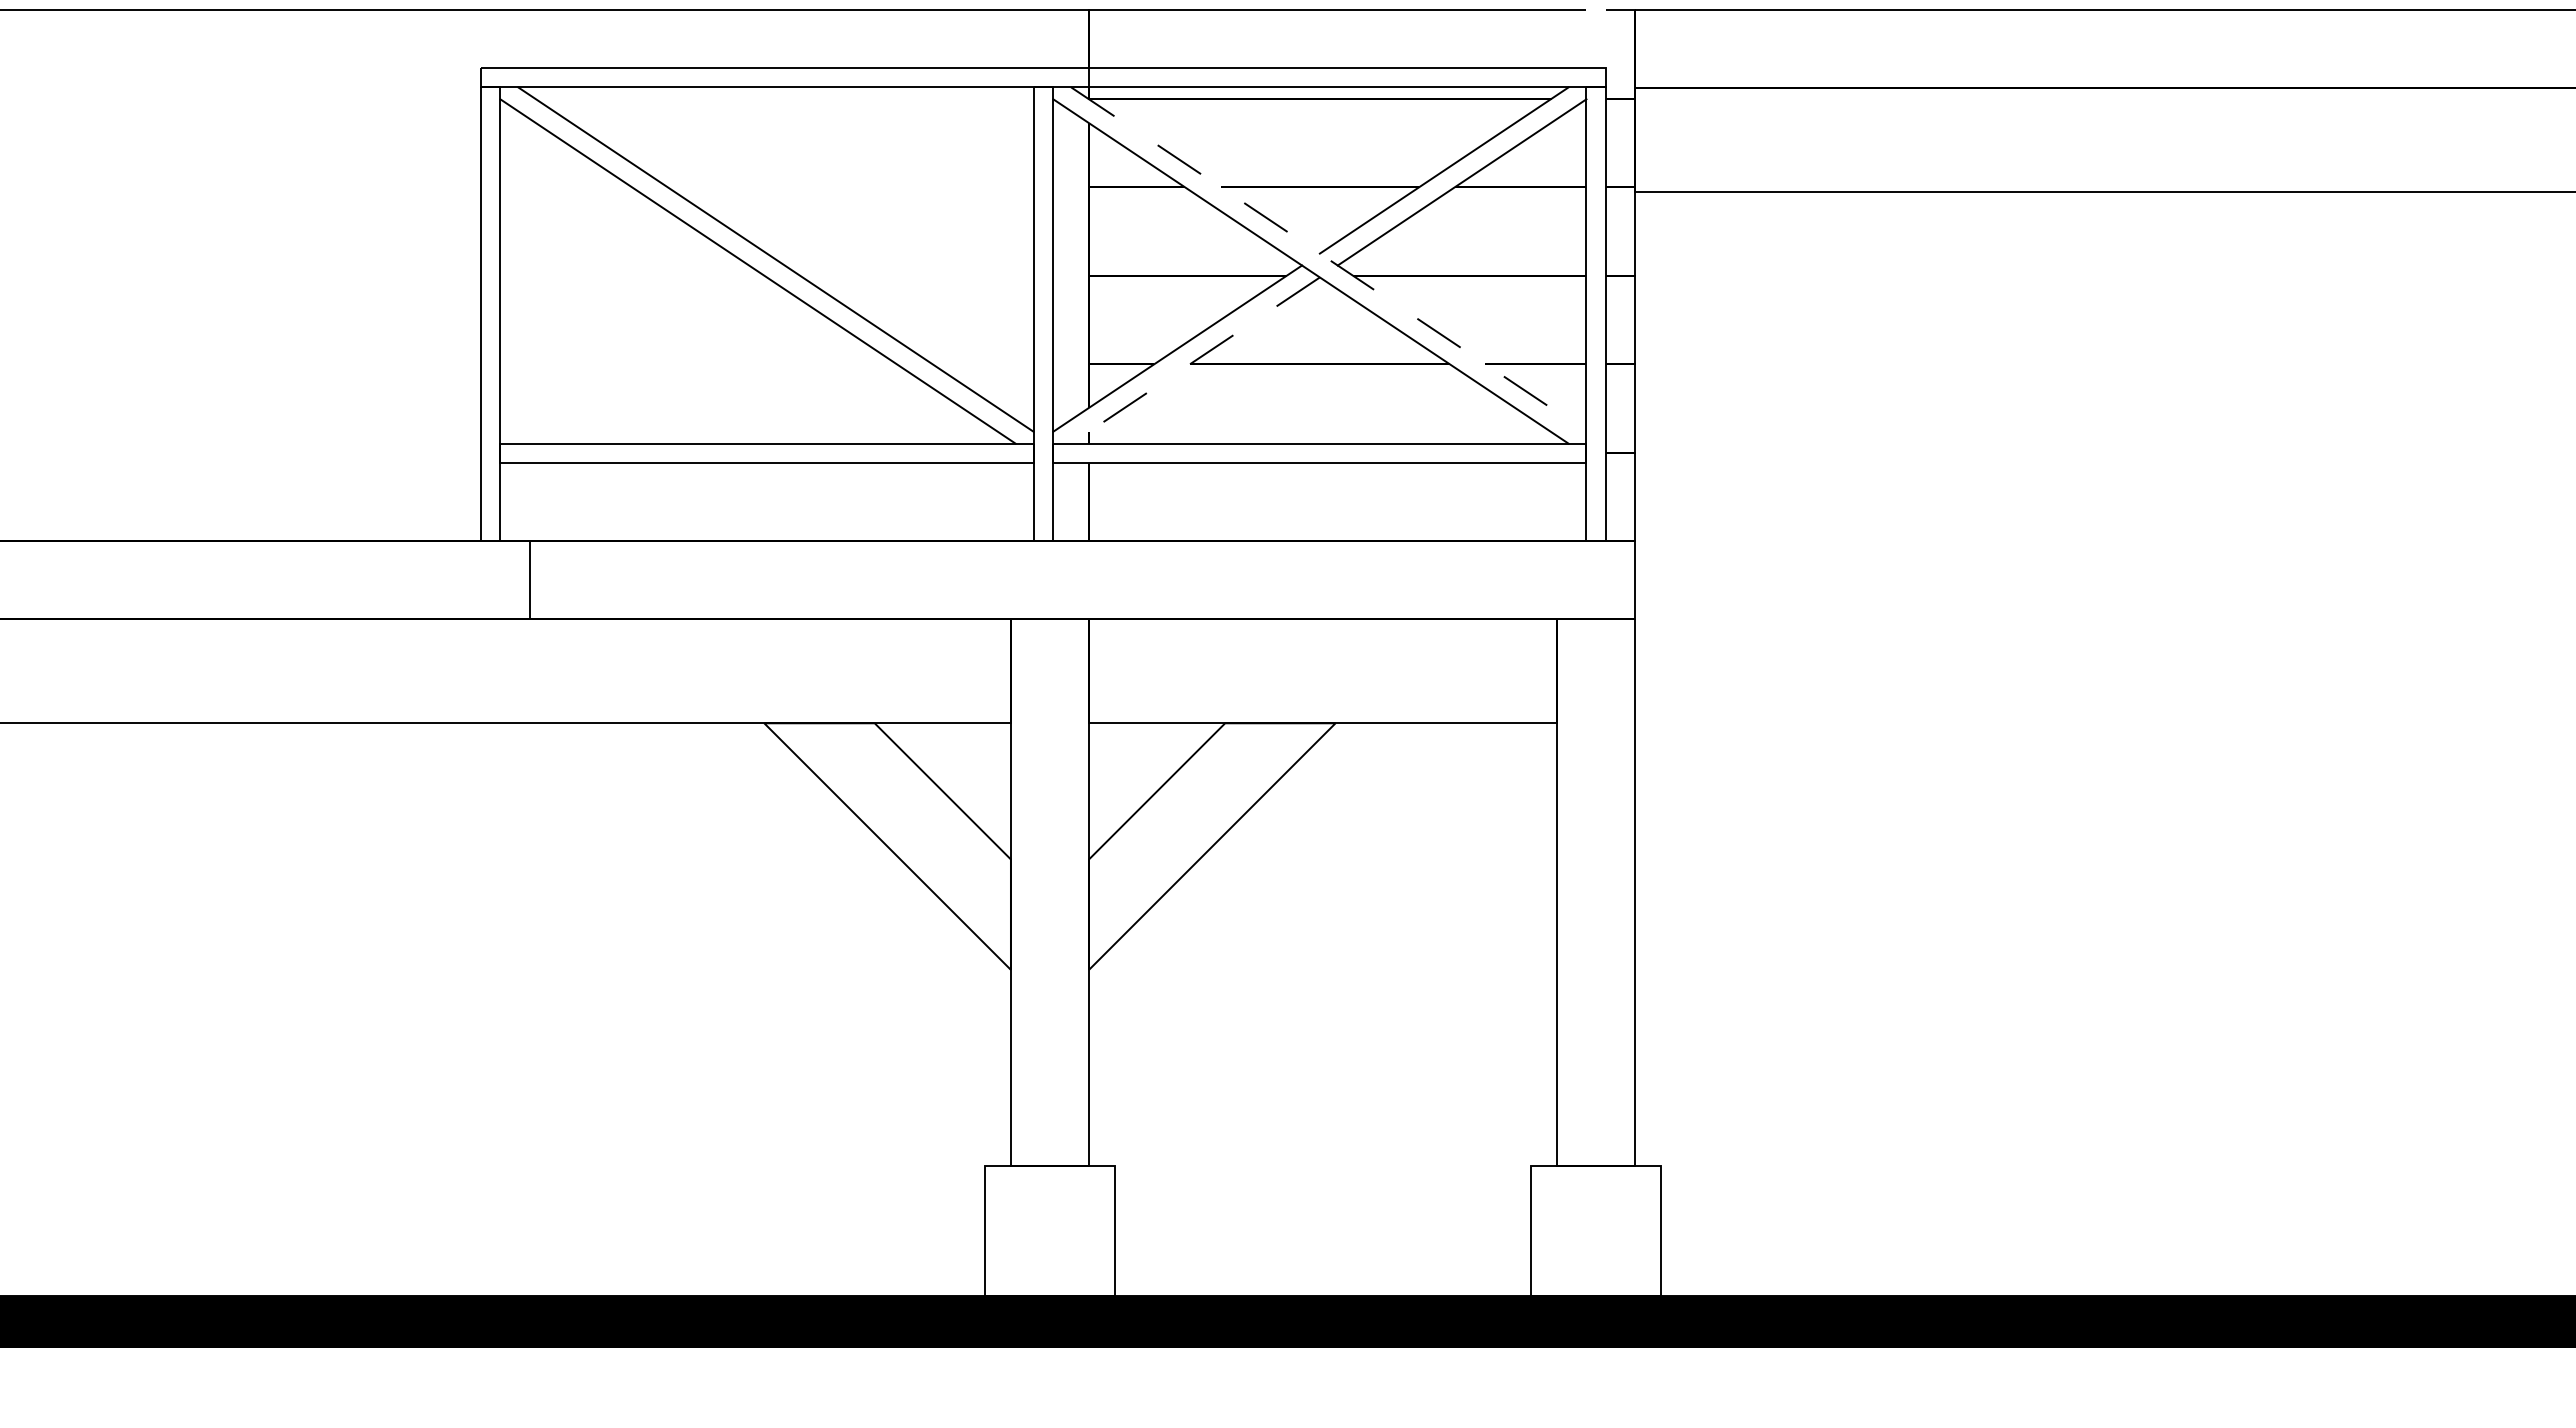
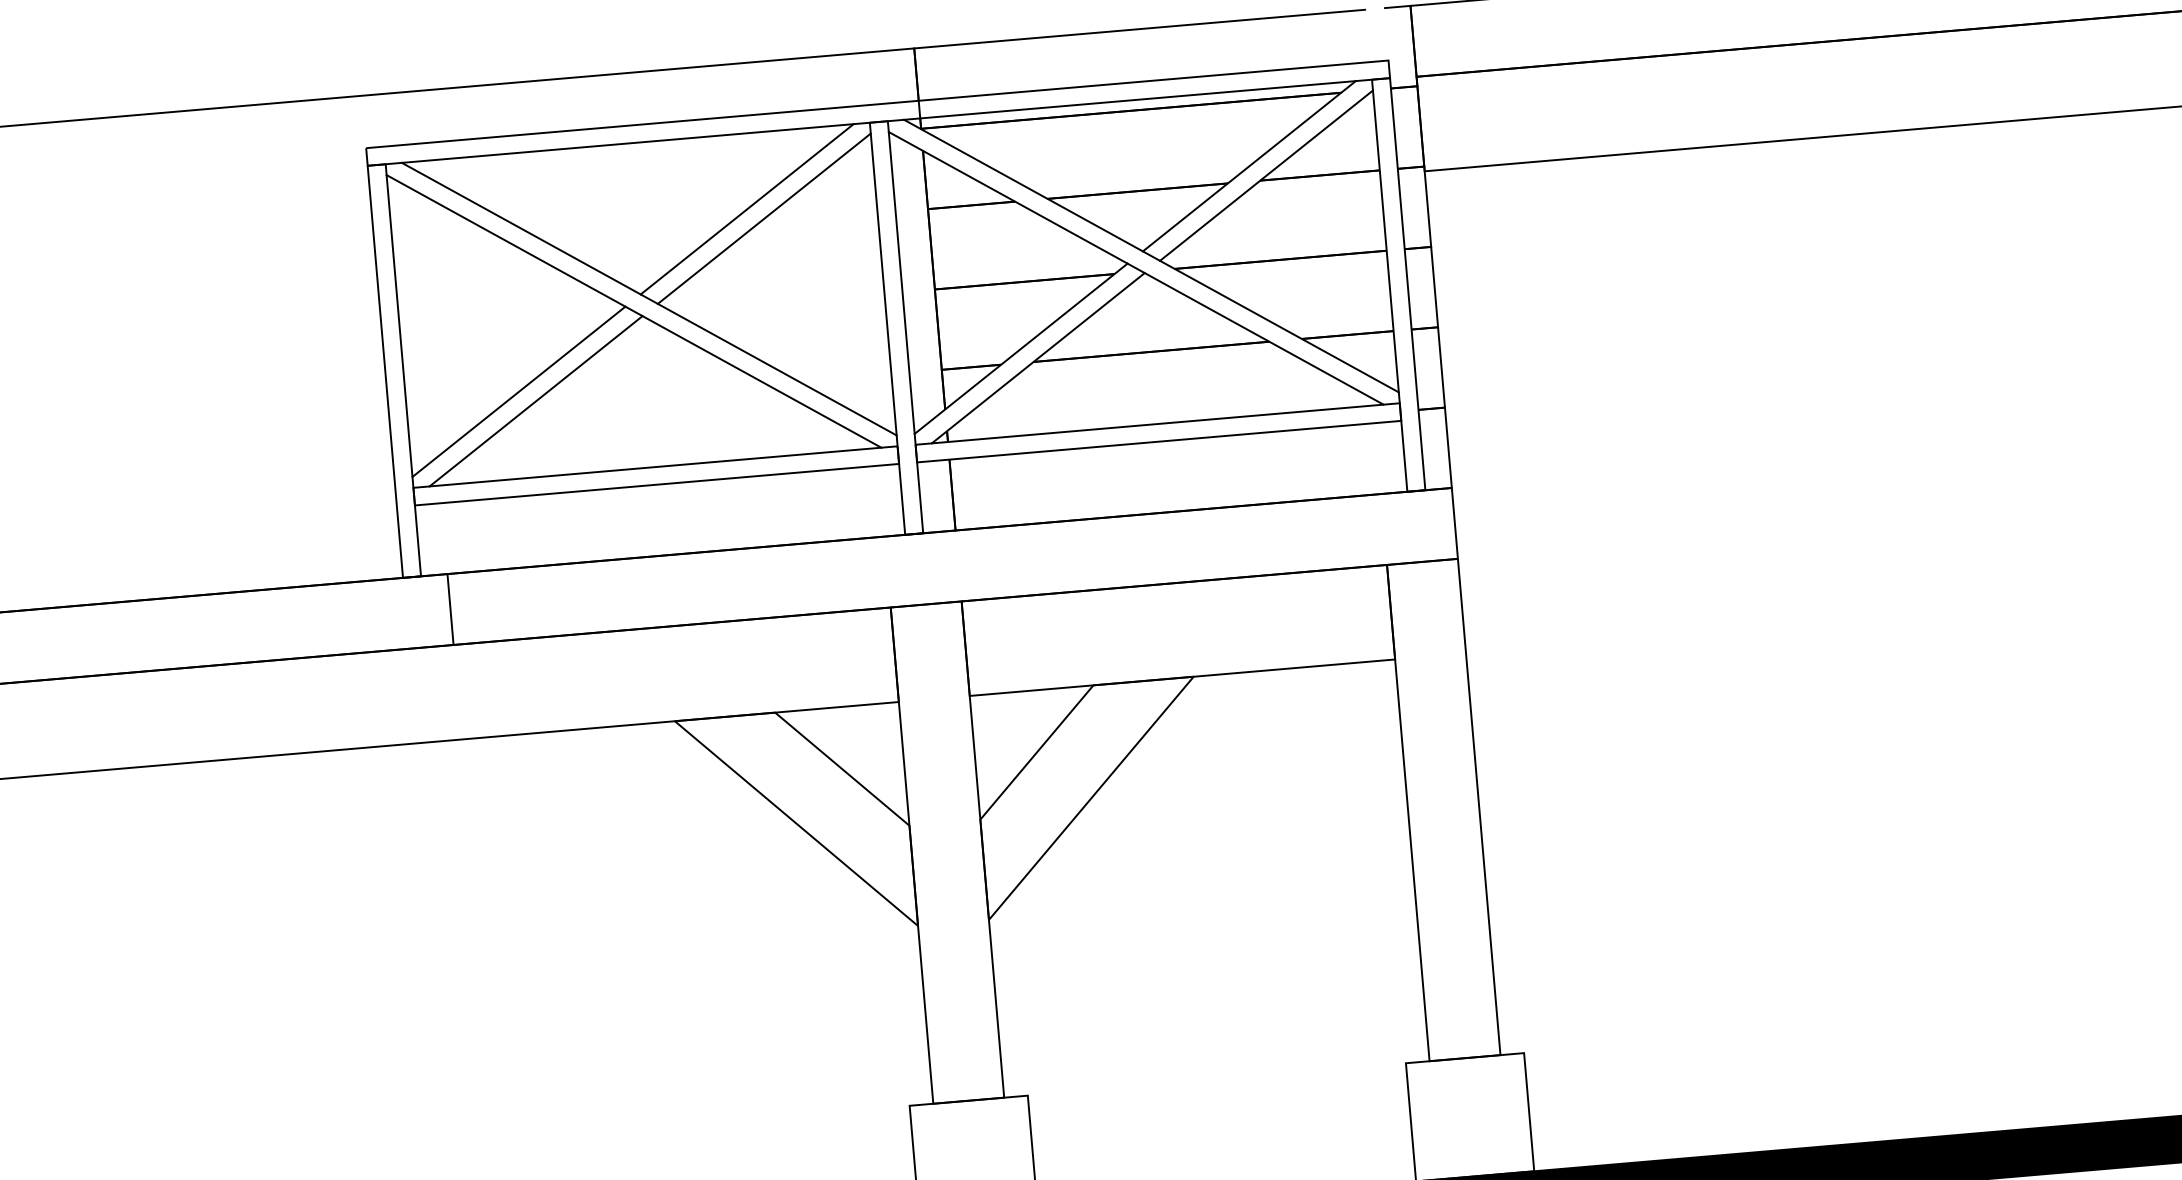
line: (890, 170) -> (746, 209), added
line: (908, 182) -> (763, 218), added
line: (1328, 259) -> (1151, 256), dashed -> solid
line: (624, 348) -> (518, 391), added
line: (642, 360) -> (536, 401), added
line: (1195, 360) -> (1038, 358), dashed -> solid

